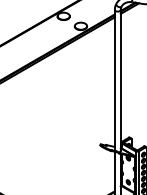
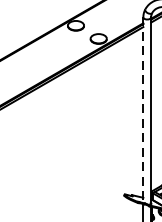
line: (114, 79) -> (142, 108), solid -> dashed

